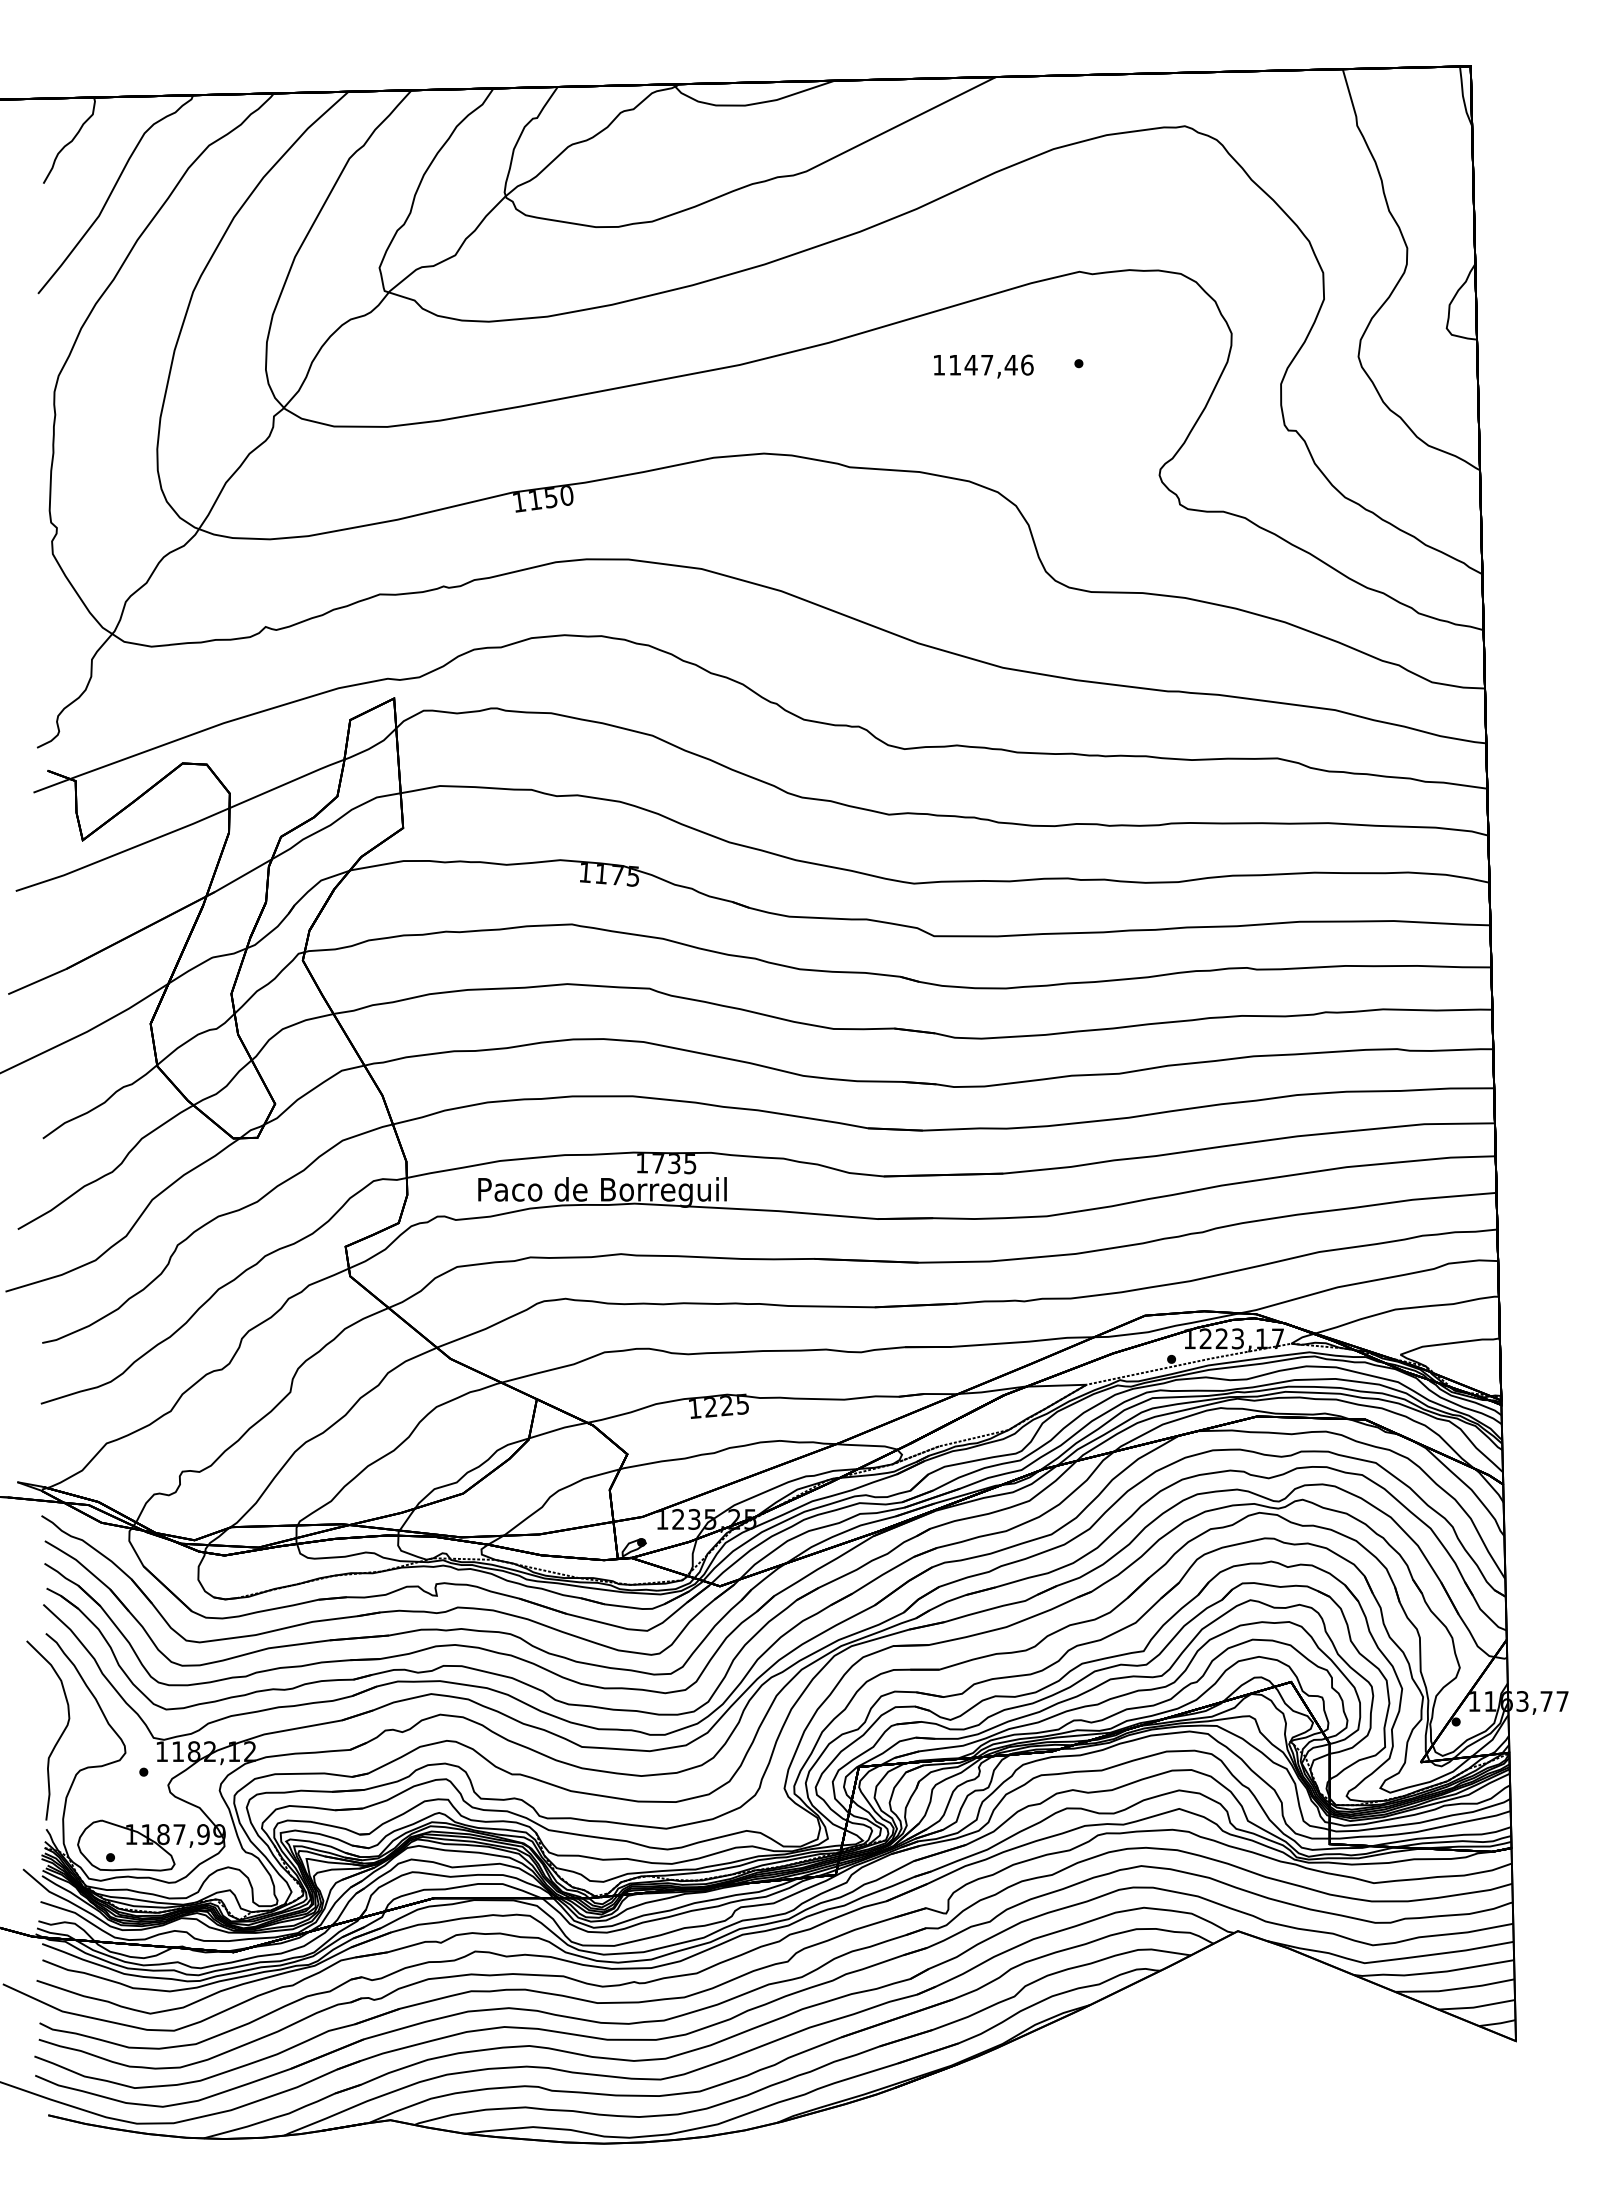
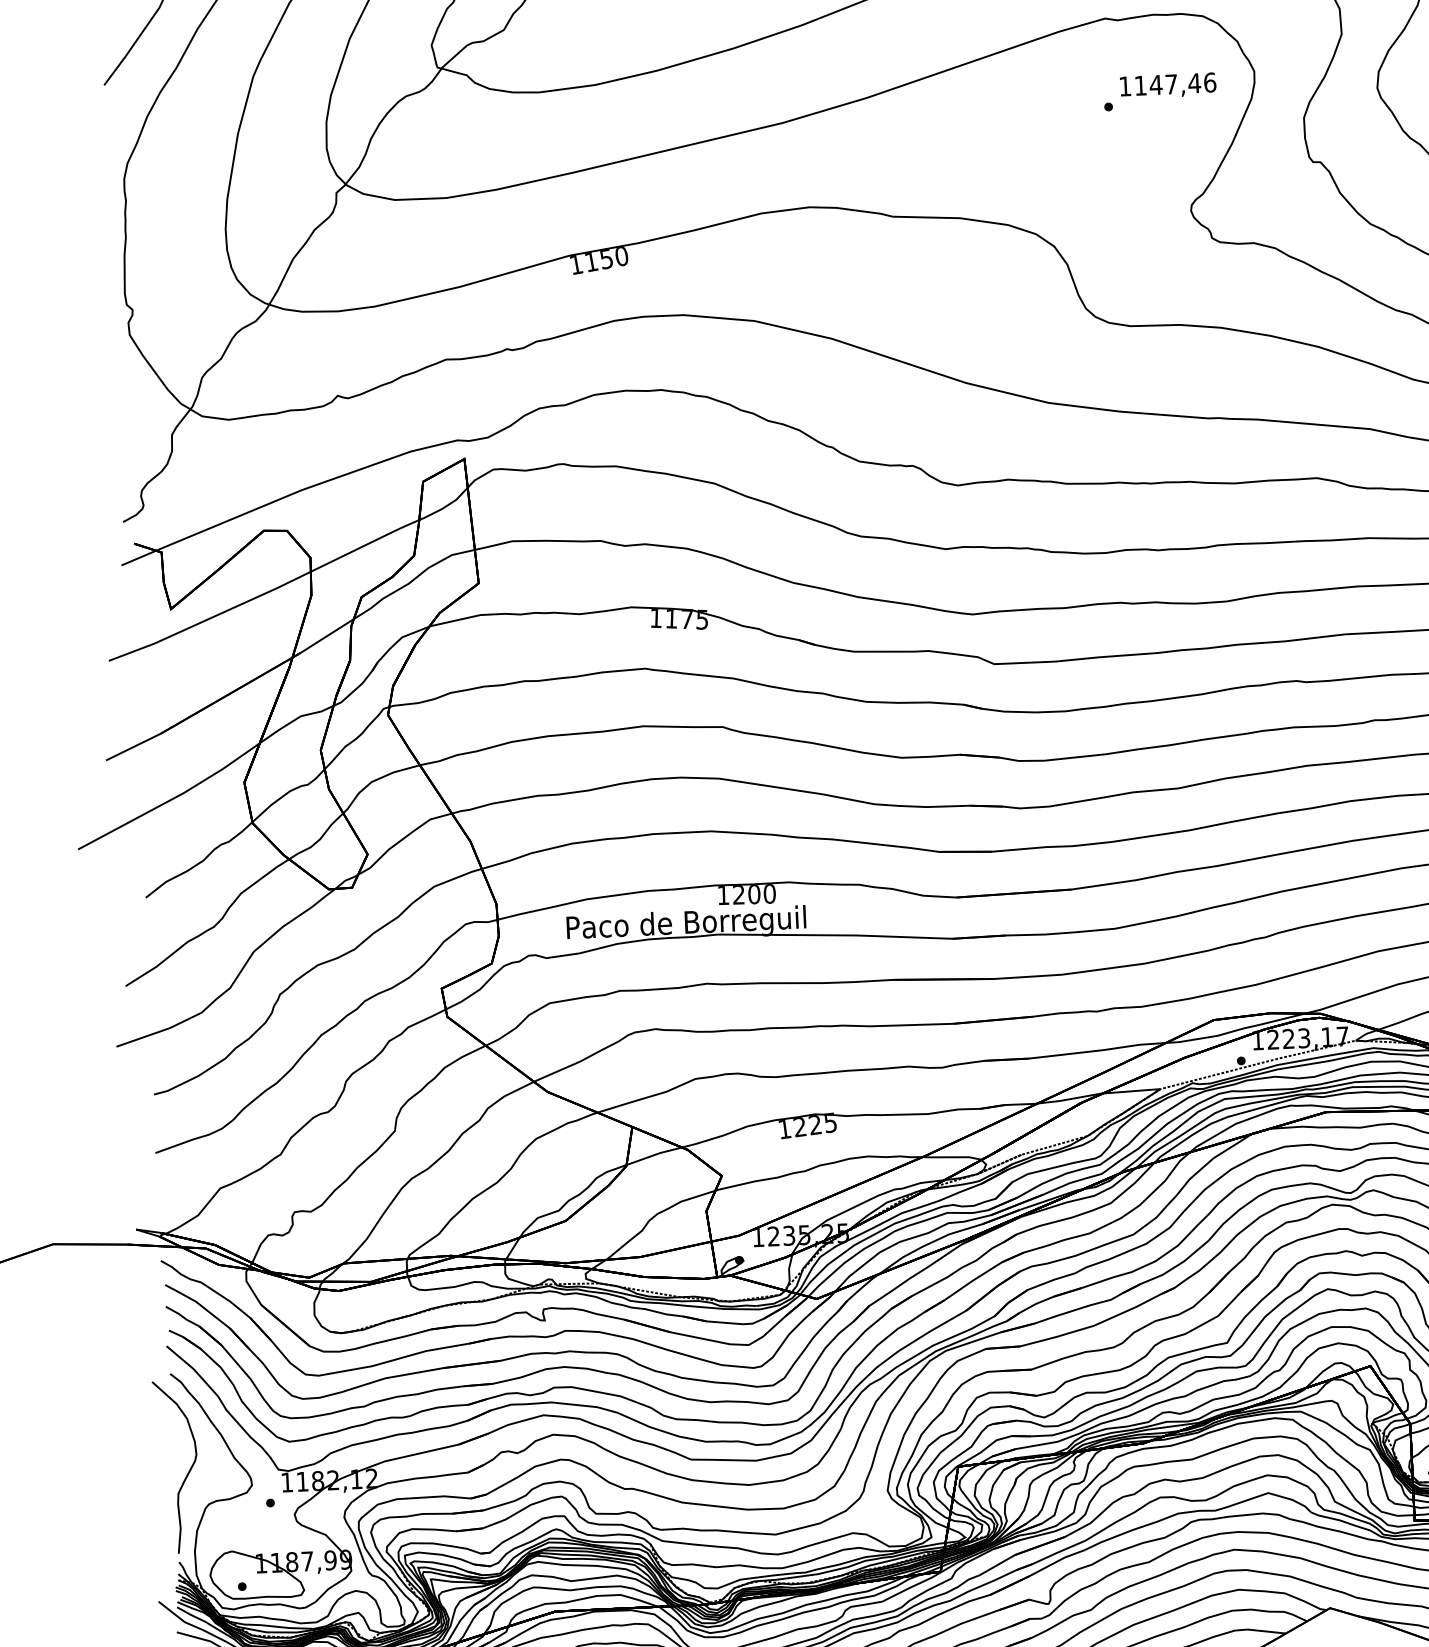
text: (983, 366) -> (1167, 85), moved
text: (674, 1164) -> (754, 895), 1735 -> 1200

